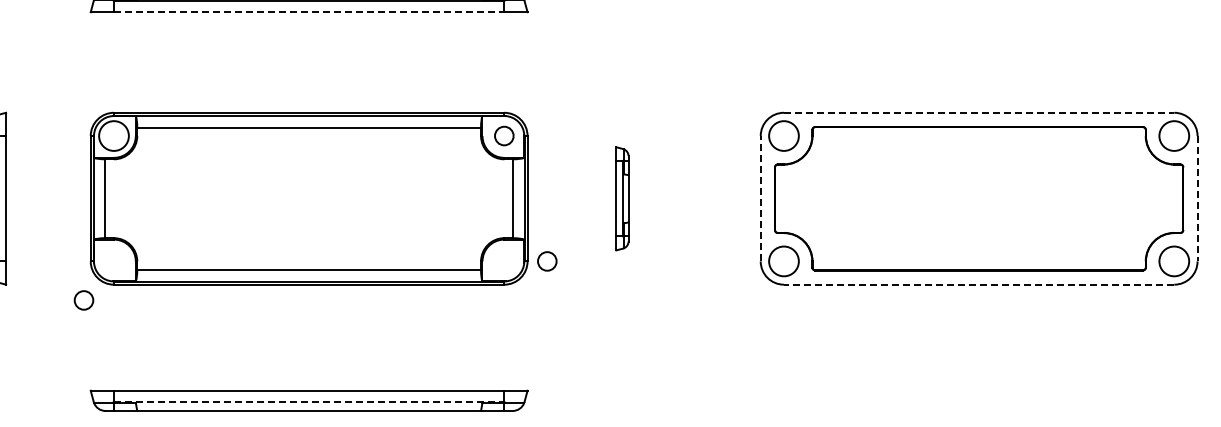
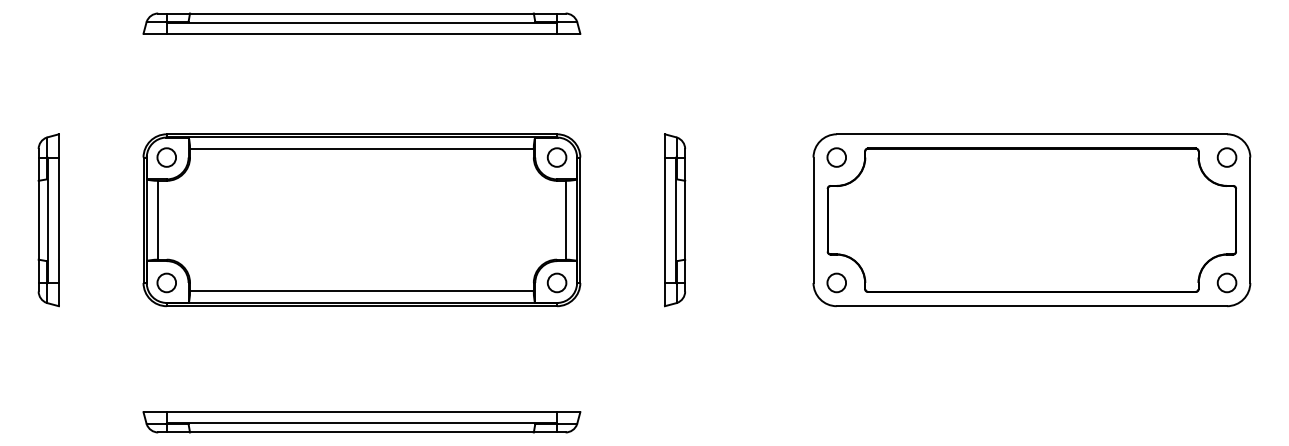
line: (309, 11) -> (362, 33), dashed -> solid
line: (979, 112) -> (1032, 134), dashed -> solid
circle: (113, 135) -> (166, 157), size x0.62
circle: (783, 135) -> (836, 157), size x0.62
circle: (1173, 135) -> (1226, 157), size x0.62
part: (622, 198) -> (675, 220), size x1.67
line: (760, 198) -> (813, 220), dashed -> solid
line: (1197, 198) -> (1250, 220), dashed -> solid
circle: (546, 260) -> (556, 282), moved
circle: (783, 260) -> (836, 282), size x0.62
circle: (1173, 260) -> (1226, 282), size x0.62
line: (978, 284) -> (1031, 306), dashed -> solid
circle: (83, 299) -> (166, 282), moved
line: (309, 401) -> (362, 423), dashed -> solid

